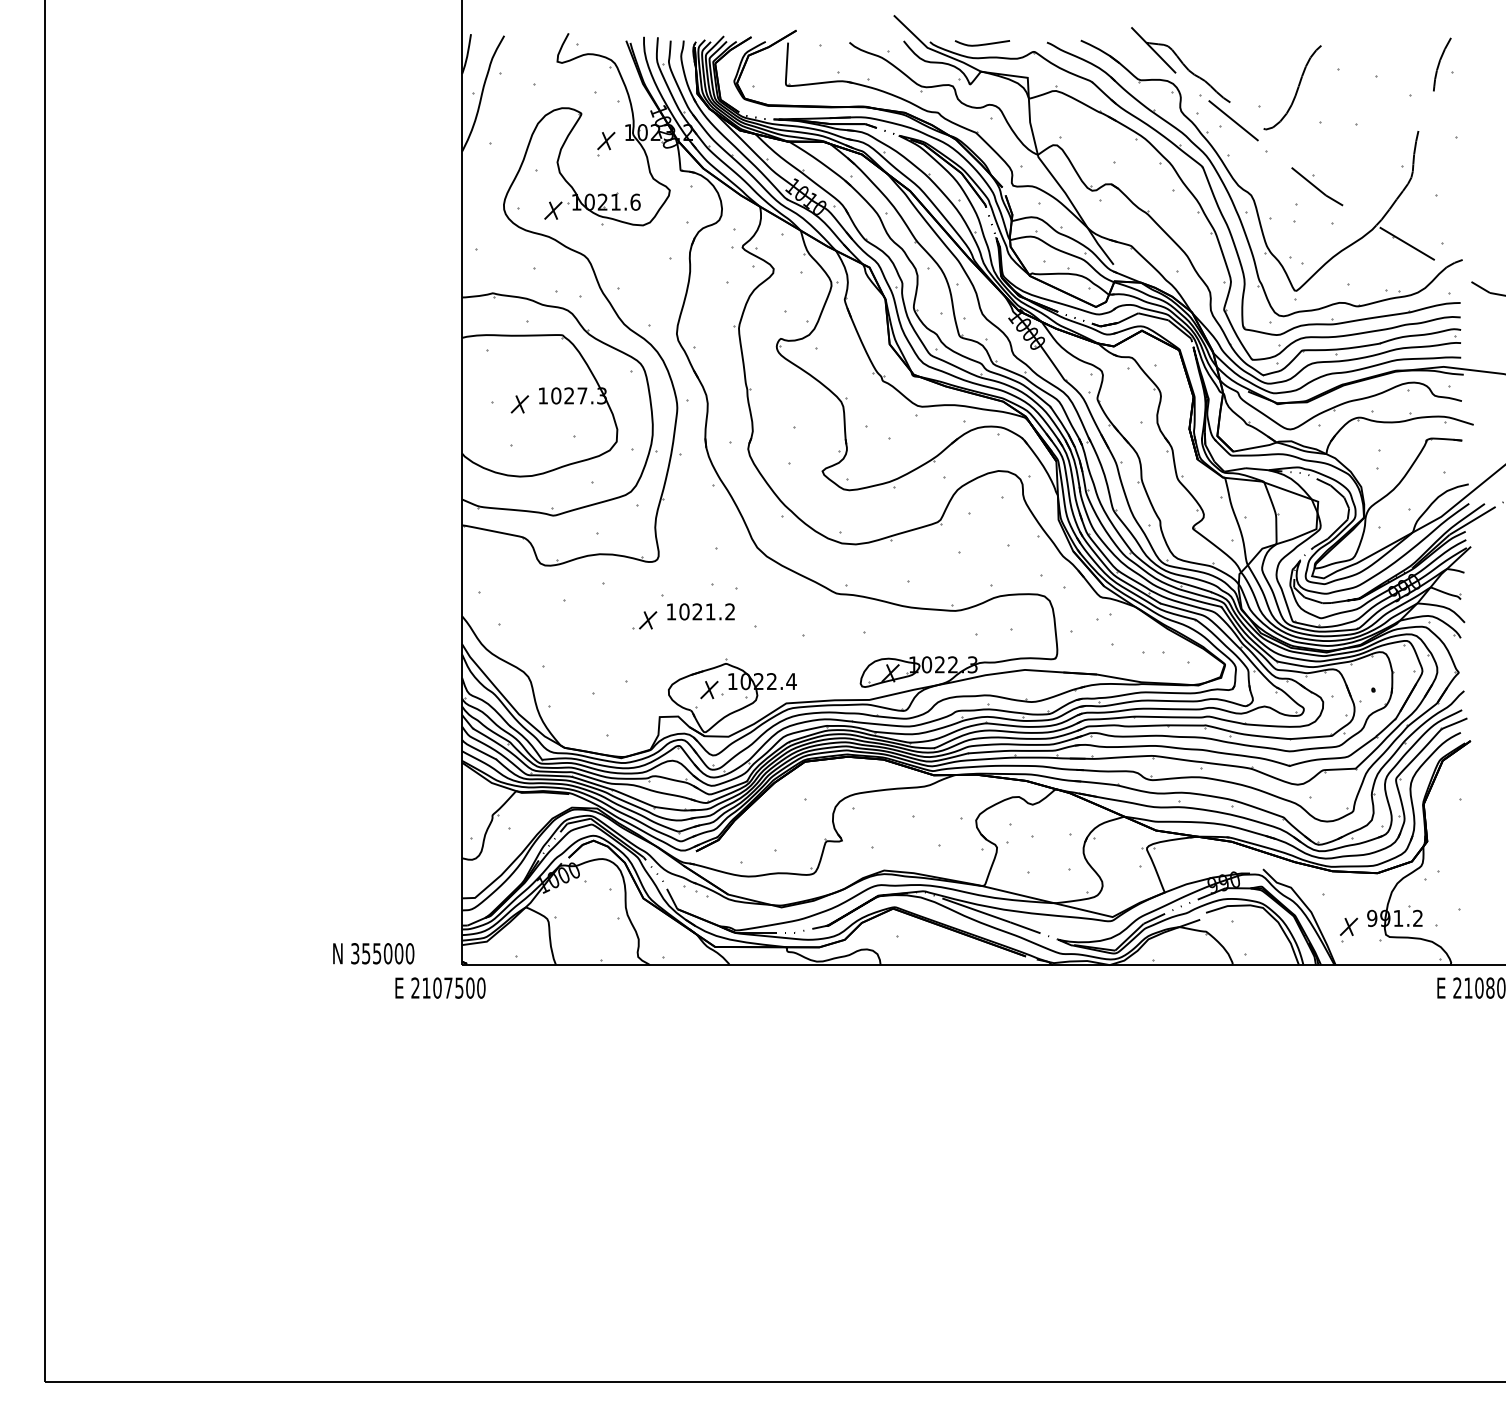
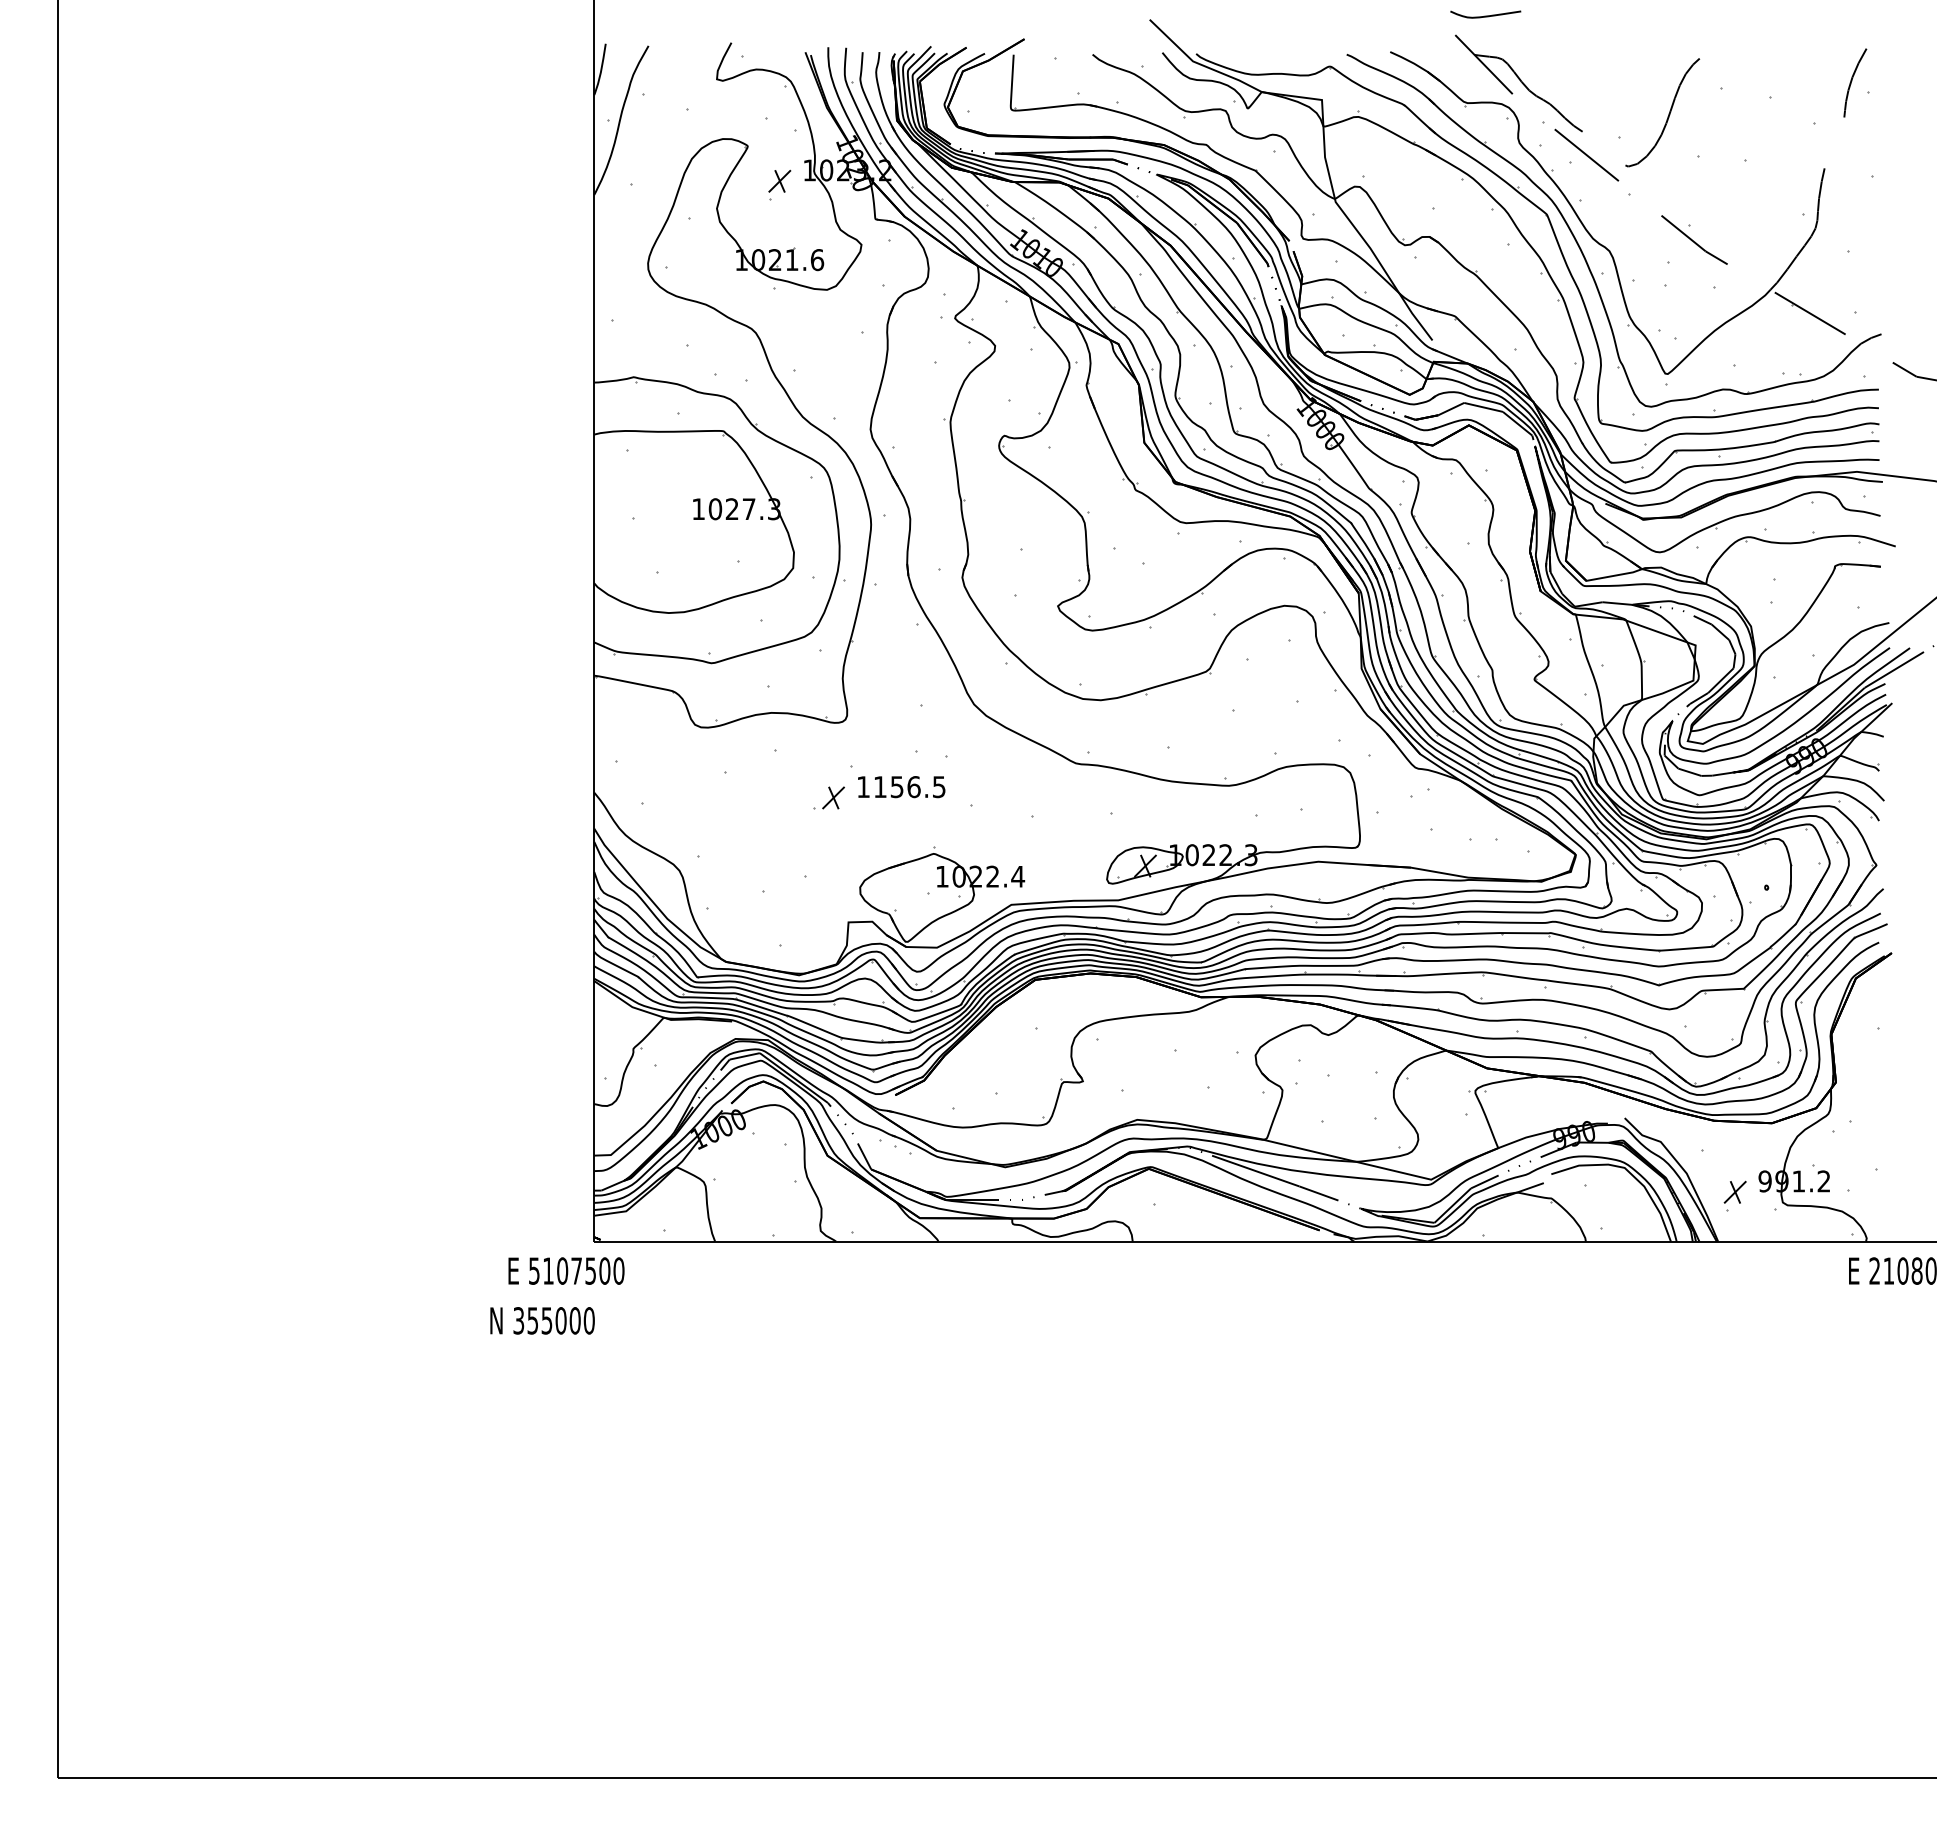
curve: (982, 44) -> (1485, 15), moved
part: (556, 210) -> (715, 270), removed
part: (519, 403) -> (668, 519), removed
text: (707, 612) -> (909, 787), 1021.2 -> 1156.5
part: (709, 689) -> (912, 887), removed
text: (373, 953) -> (542, 1320), moved
text: (415, 987) -> (534, 1270), 2107500 -> 5107500

